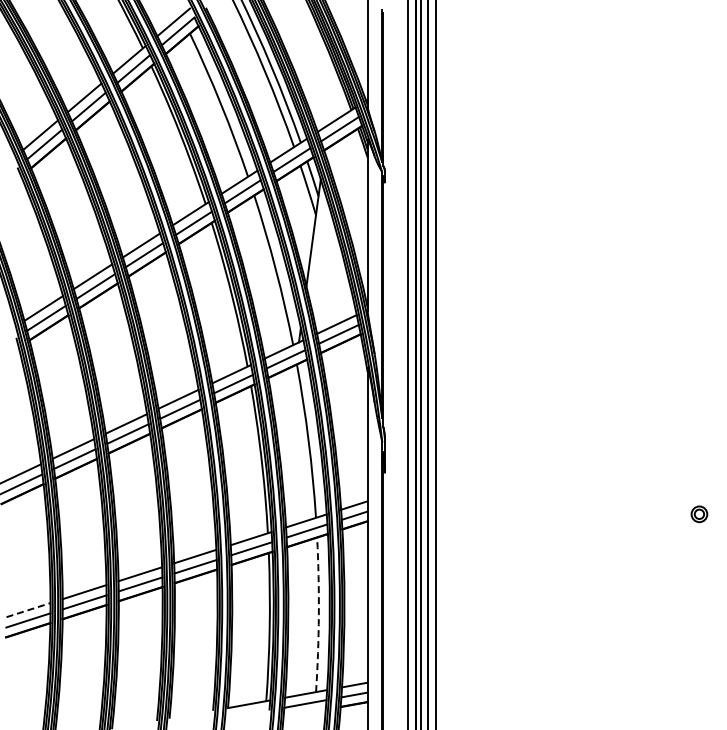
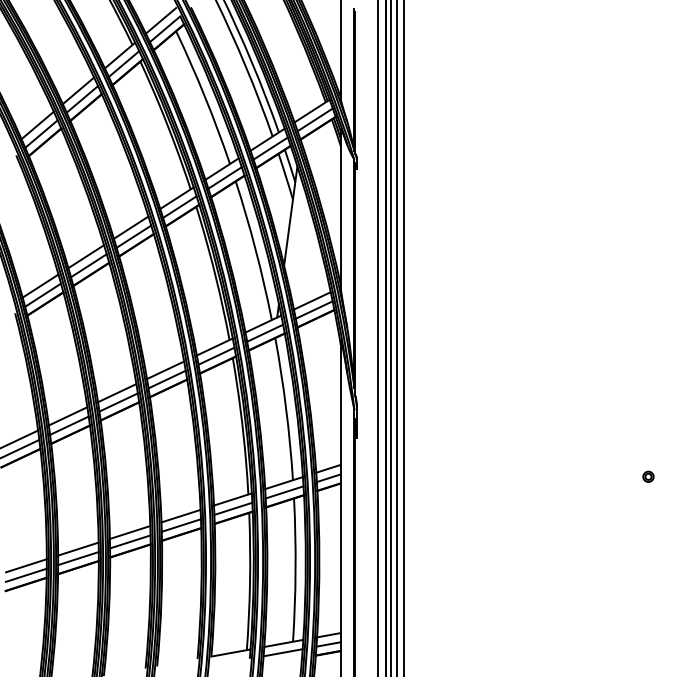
part: (699, 513) -> (648, 476), size x0.71
line: (29, 609) -> (27, 565), dashed -> solid
arc: (318, 614) -> (295, 569), dashed -> solid

